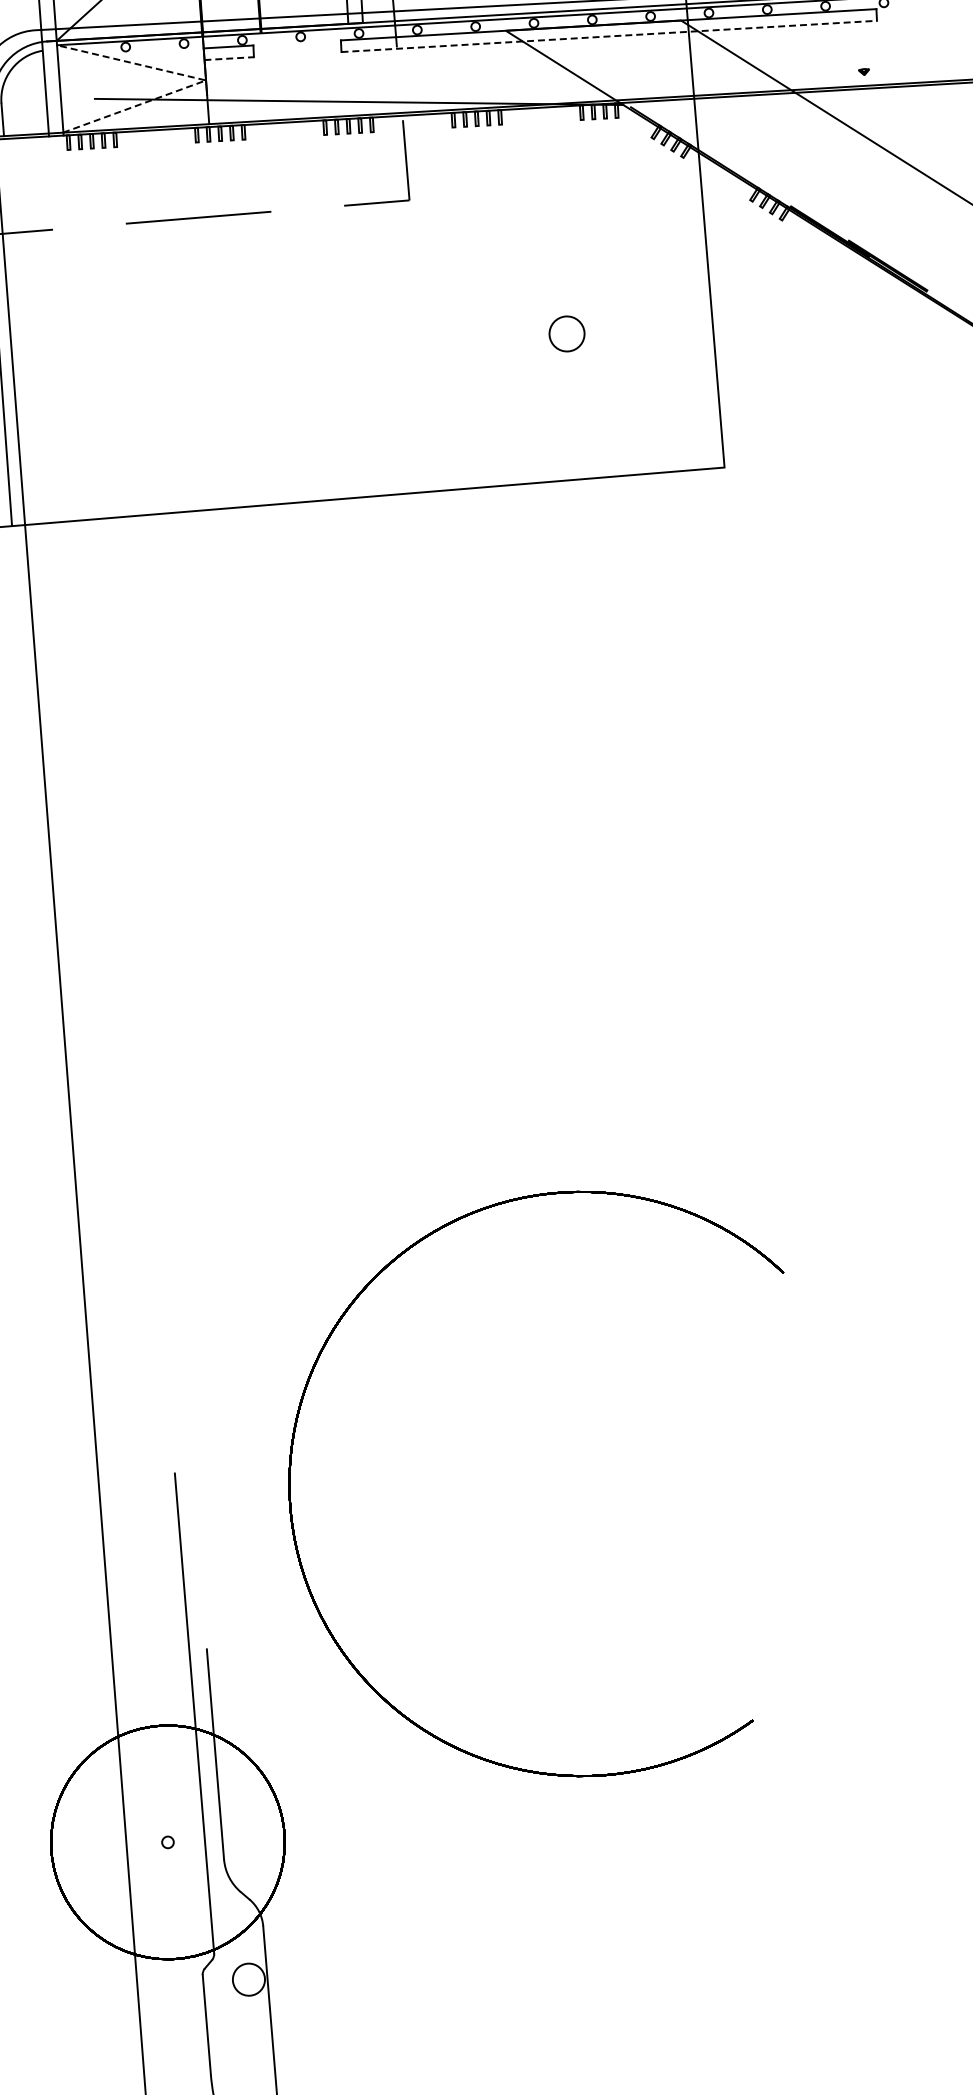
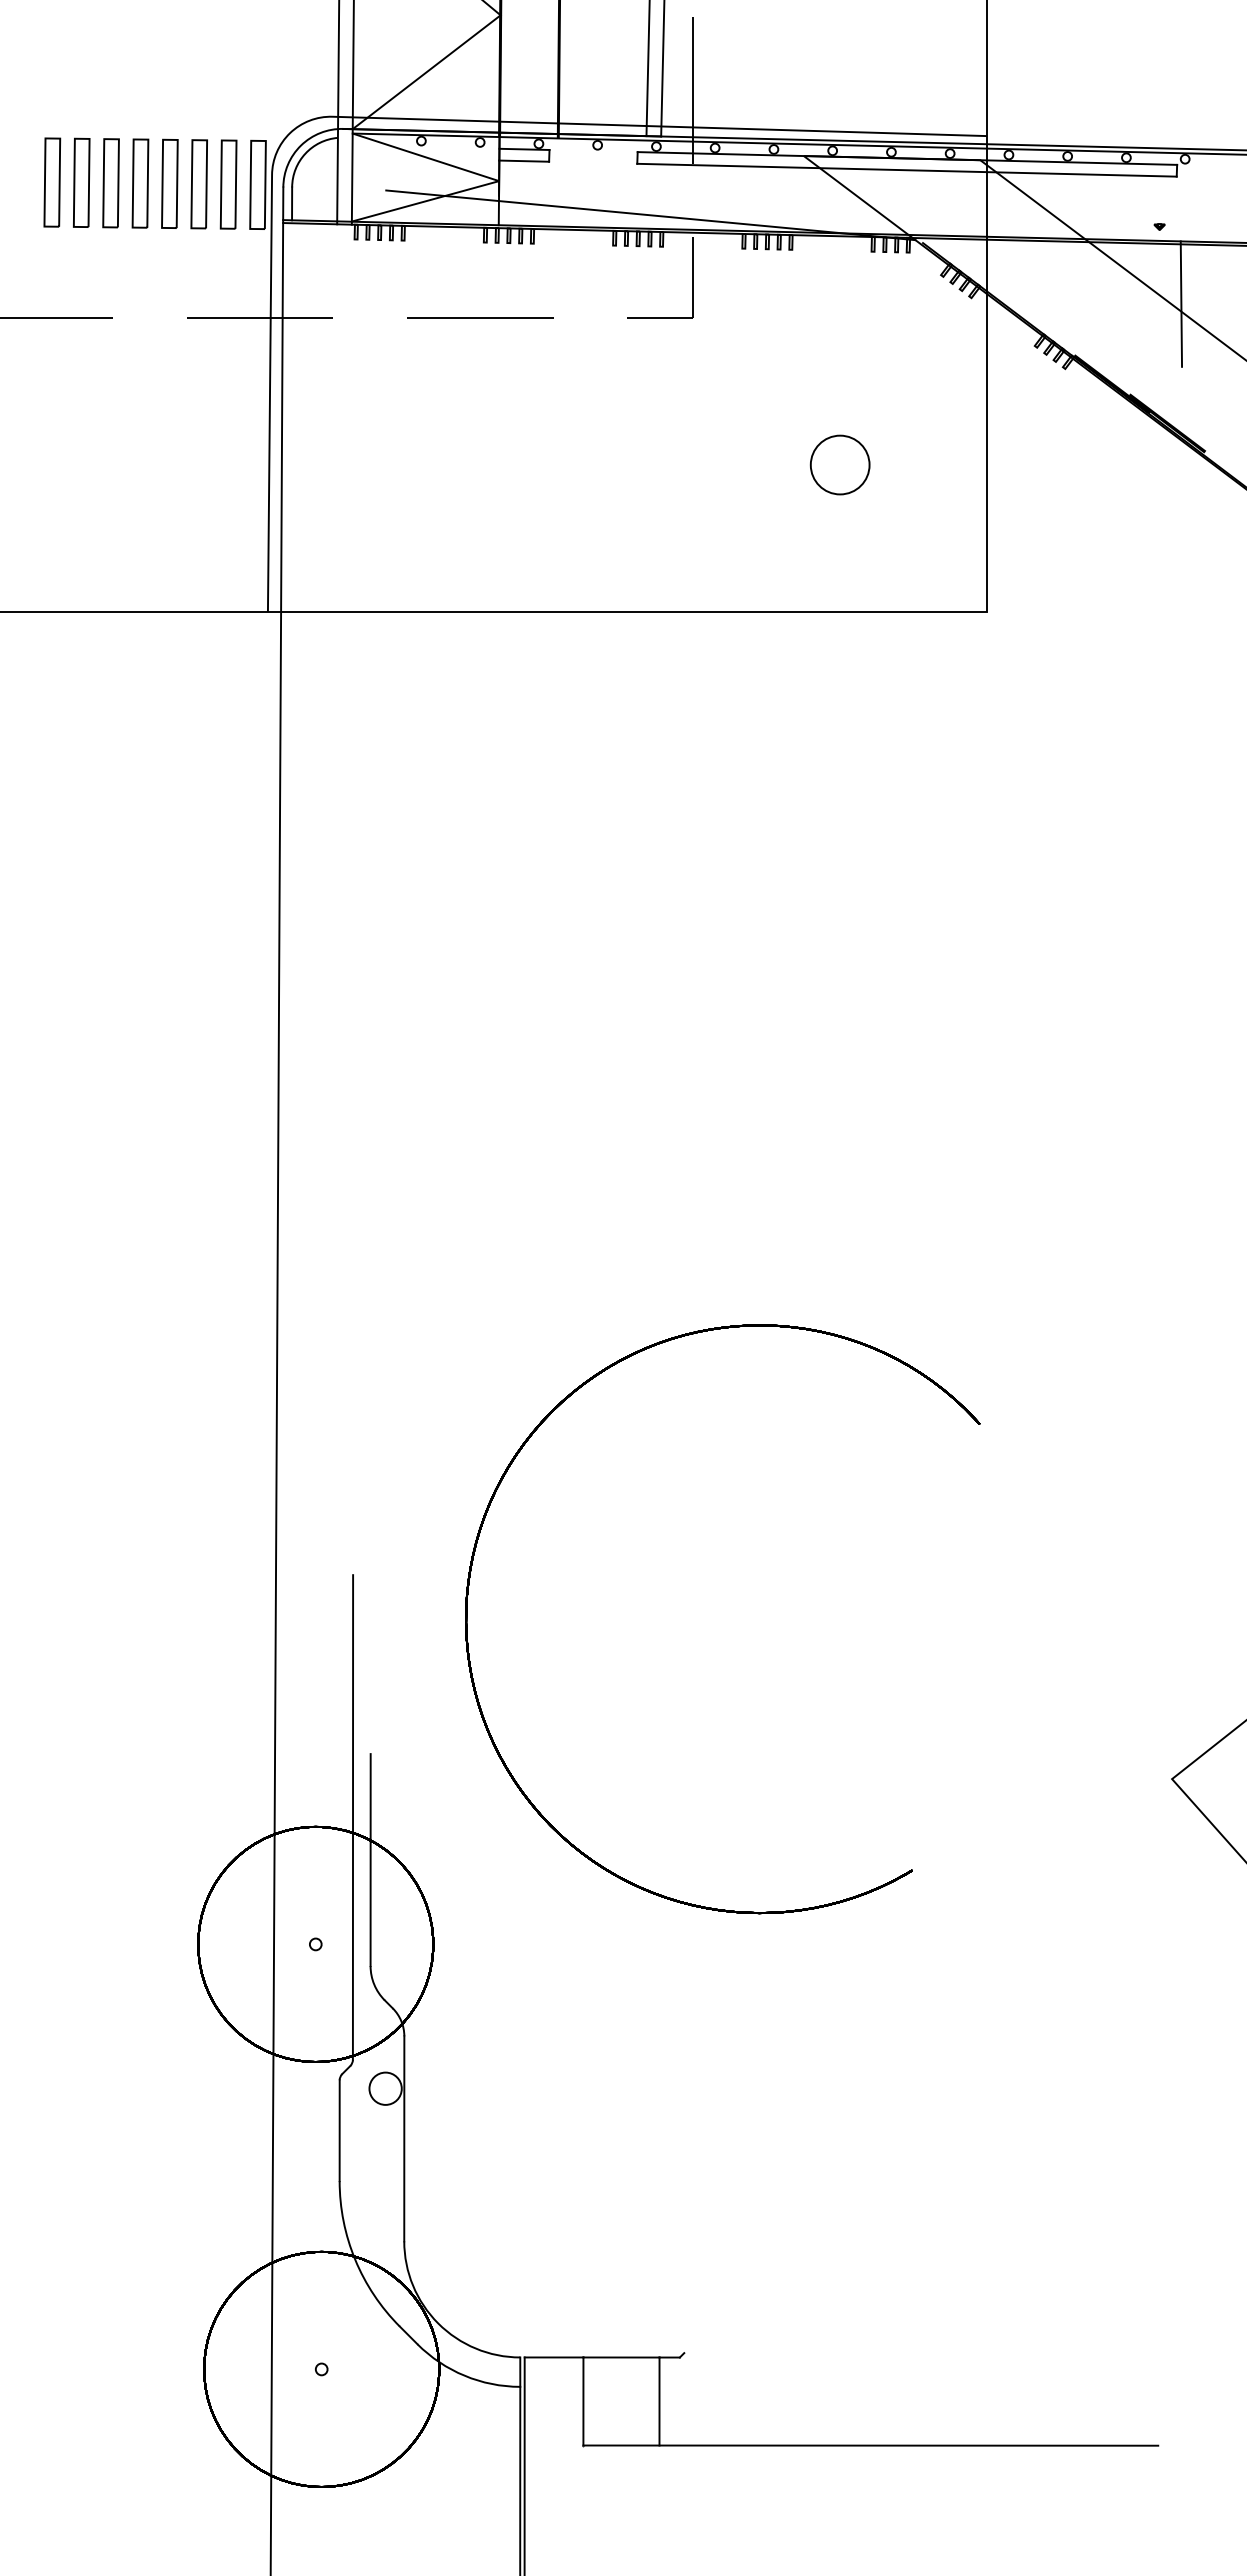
line: (609, 36) -> (907, 170), dashed -> solid
line: (229, 58) -> (524, 161), dashed -> solid
line: (206, 80) -> (499, 181), dashed -> solid
line: (892, 146) -> (1181, 303), added
circle: (566, 333) -> (839, 464), size x1.67

